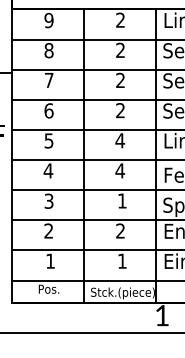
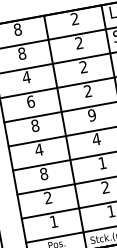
text: (48, 20) -> (17, 29), 9 -> 8
text: (48, 80) -> (26, 77), 7 -> 4
text: (48, 140) -> (34, 125), 5 -> 8
text: (120, 140) -> (92, 115), 4 -> 9
text: (48, 200) -> (43, 173), 3 -> 8

